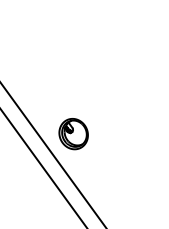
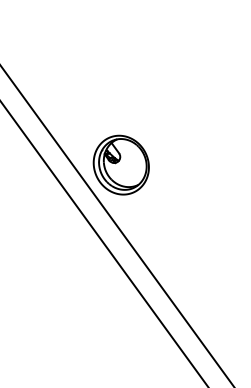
part: (73, 133) -> (120, 164), size x1.43

